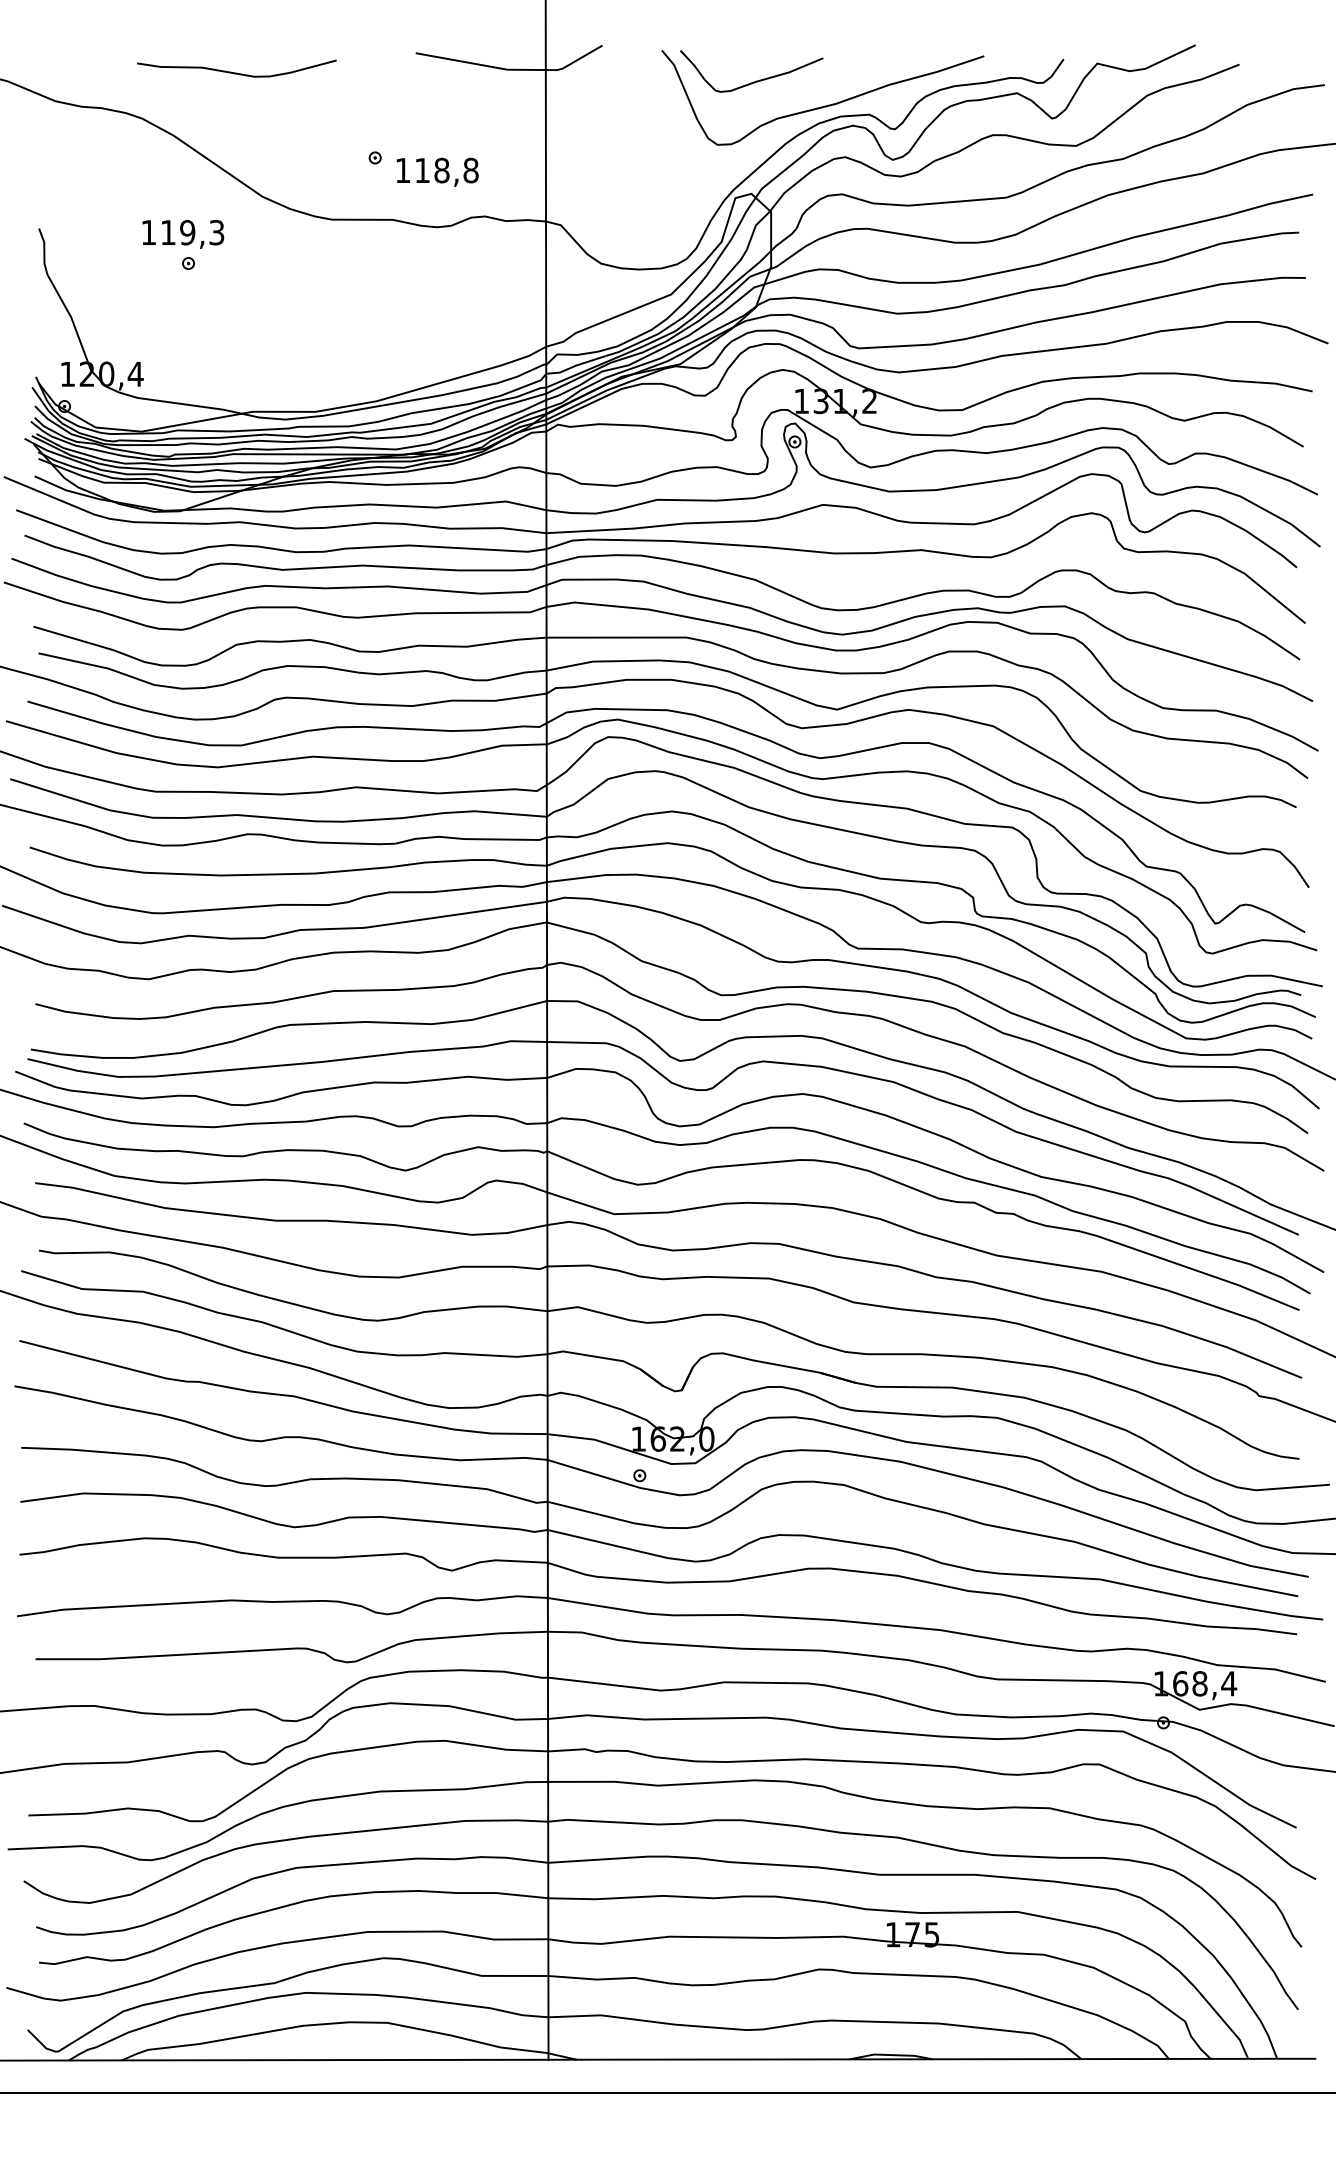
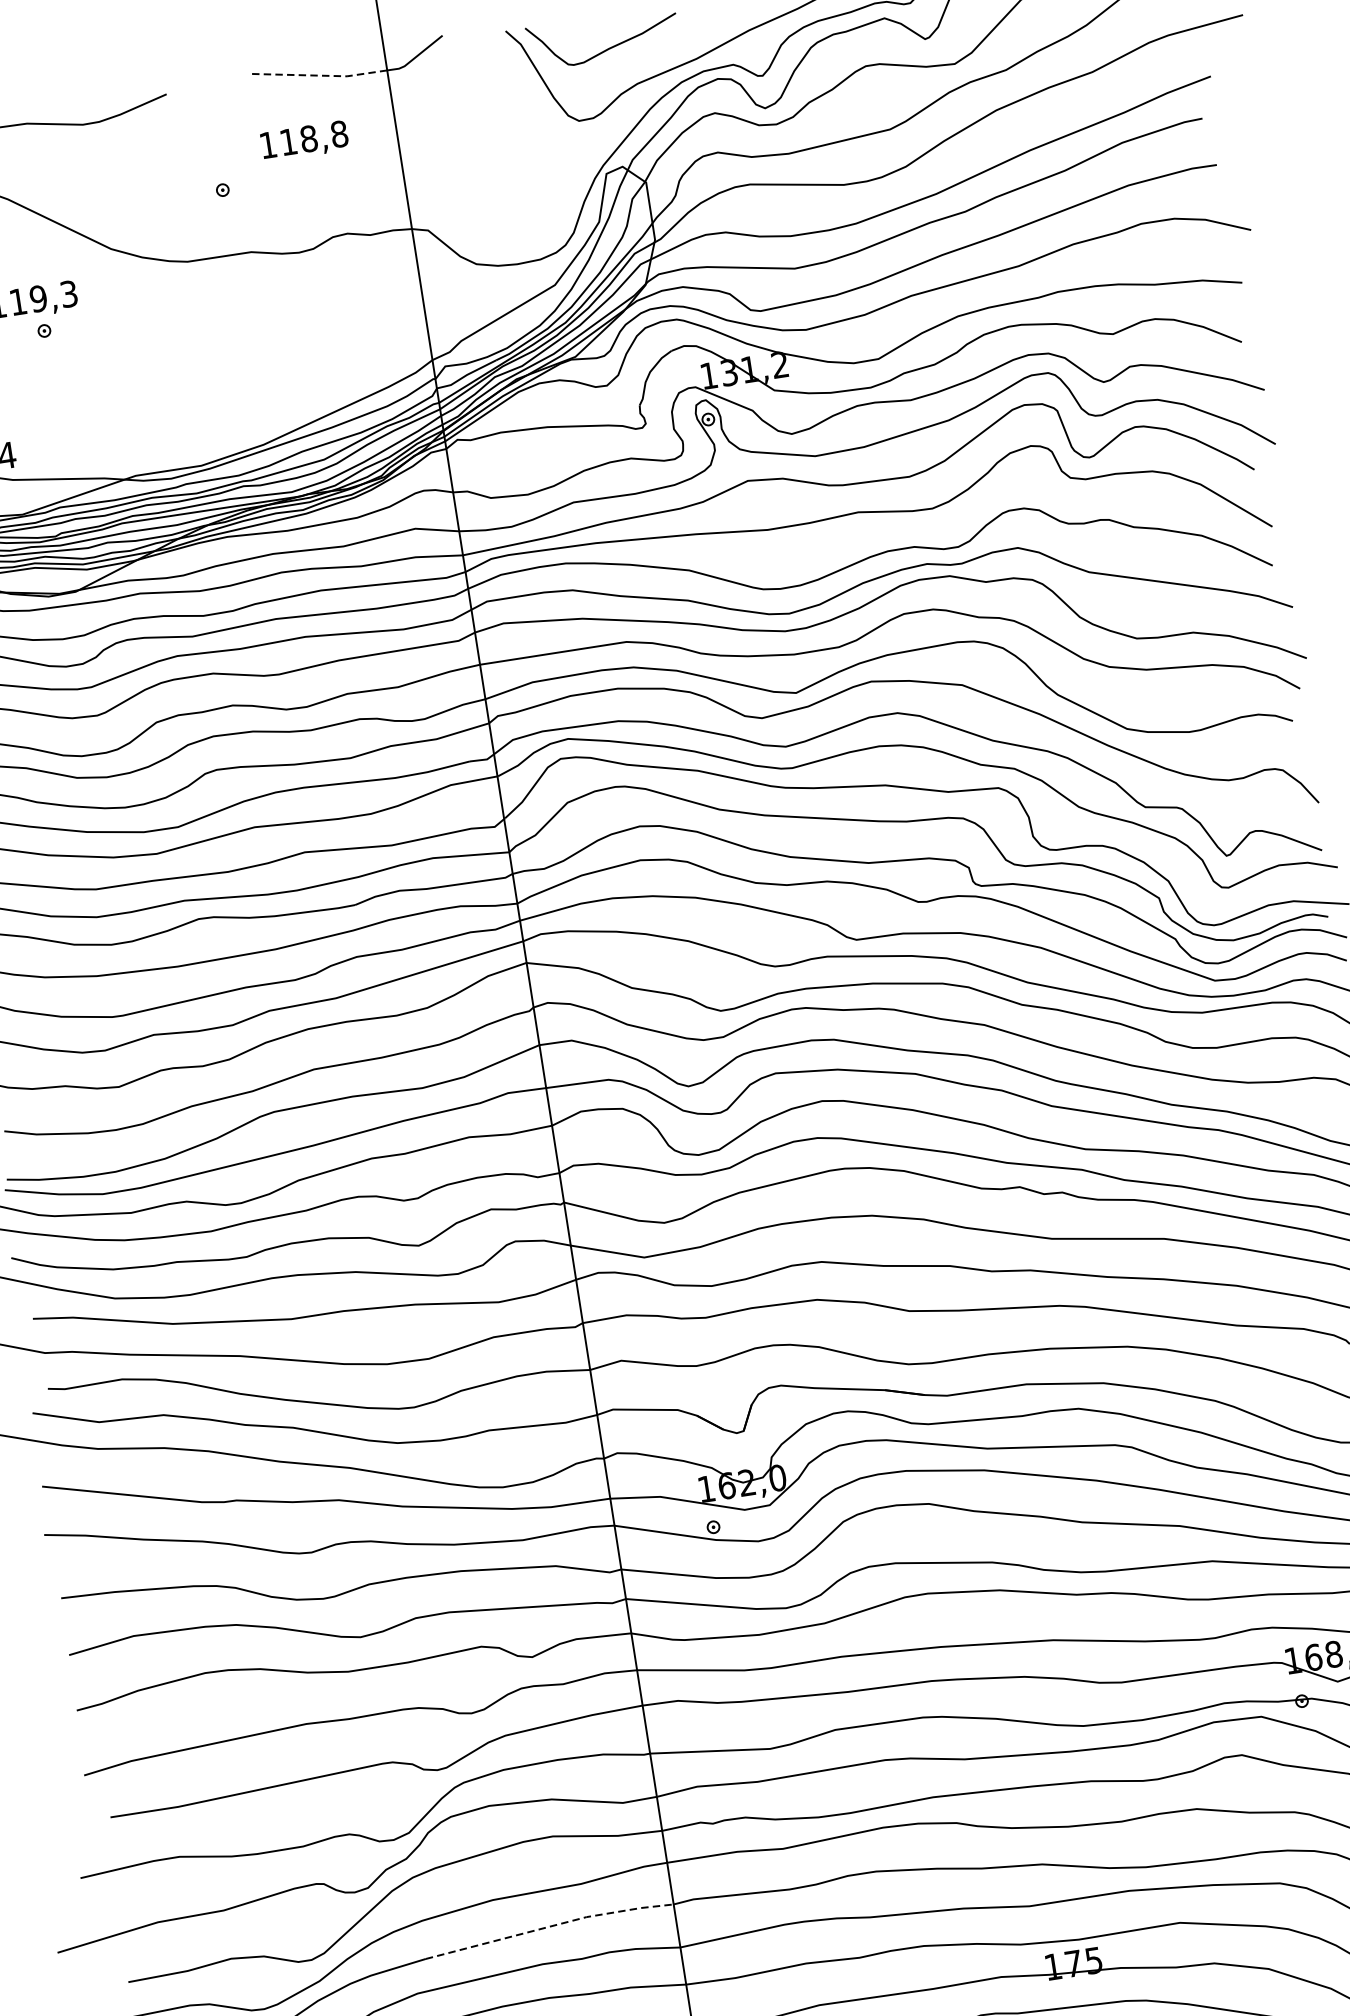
line: (481, 64) -> (318, 75), solid -> dashed
text: (437, 171) -> (304, 140), moved
line: (429, 1824) -> (549, 1926), solid -> dashed

